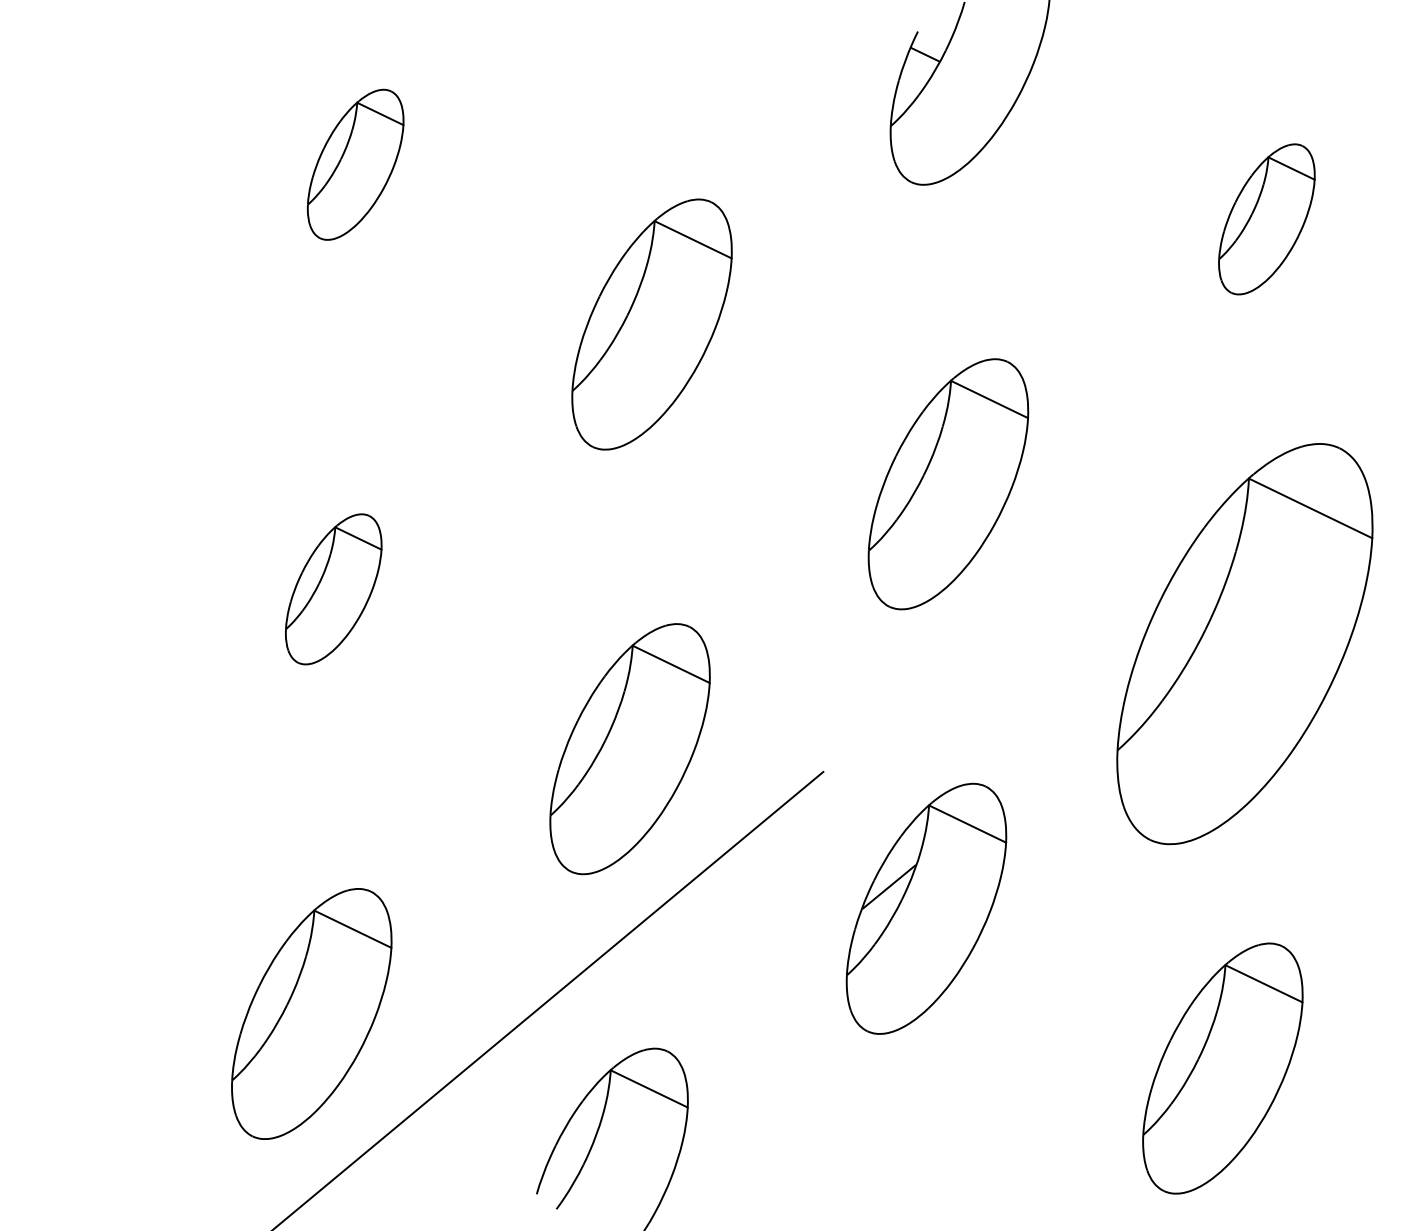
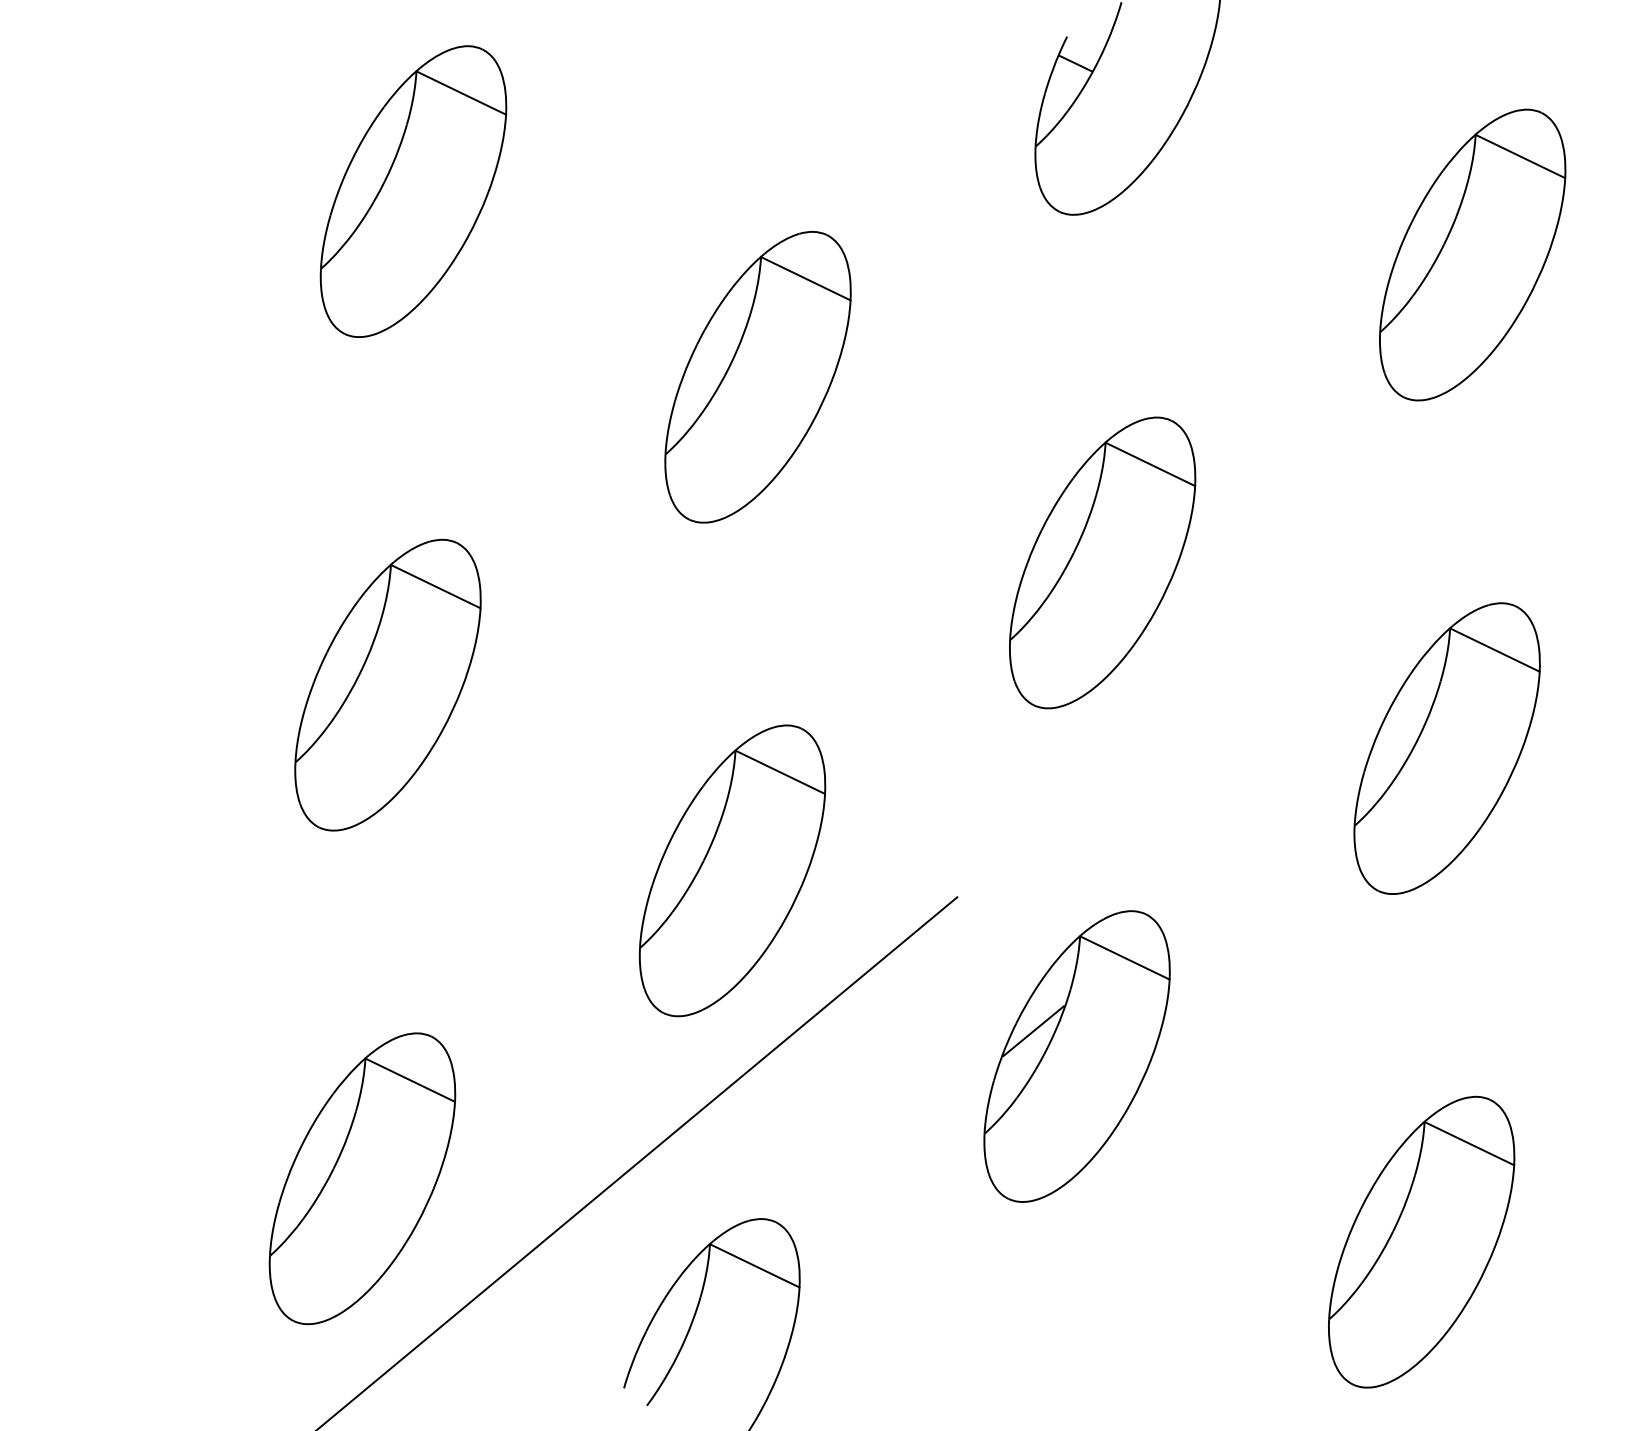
part: (355, 164) -> (413, 191), size x1.67
part: (1266, 218) -> (1472, 254), size x1.67
part: (333, 588) -> (387, 684), size x1.67
part: (1244, 643) -> (1446, 748), size x0.62

